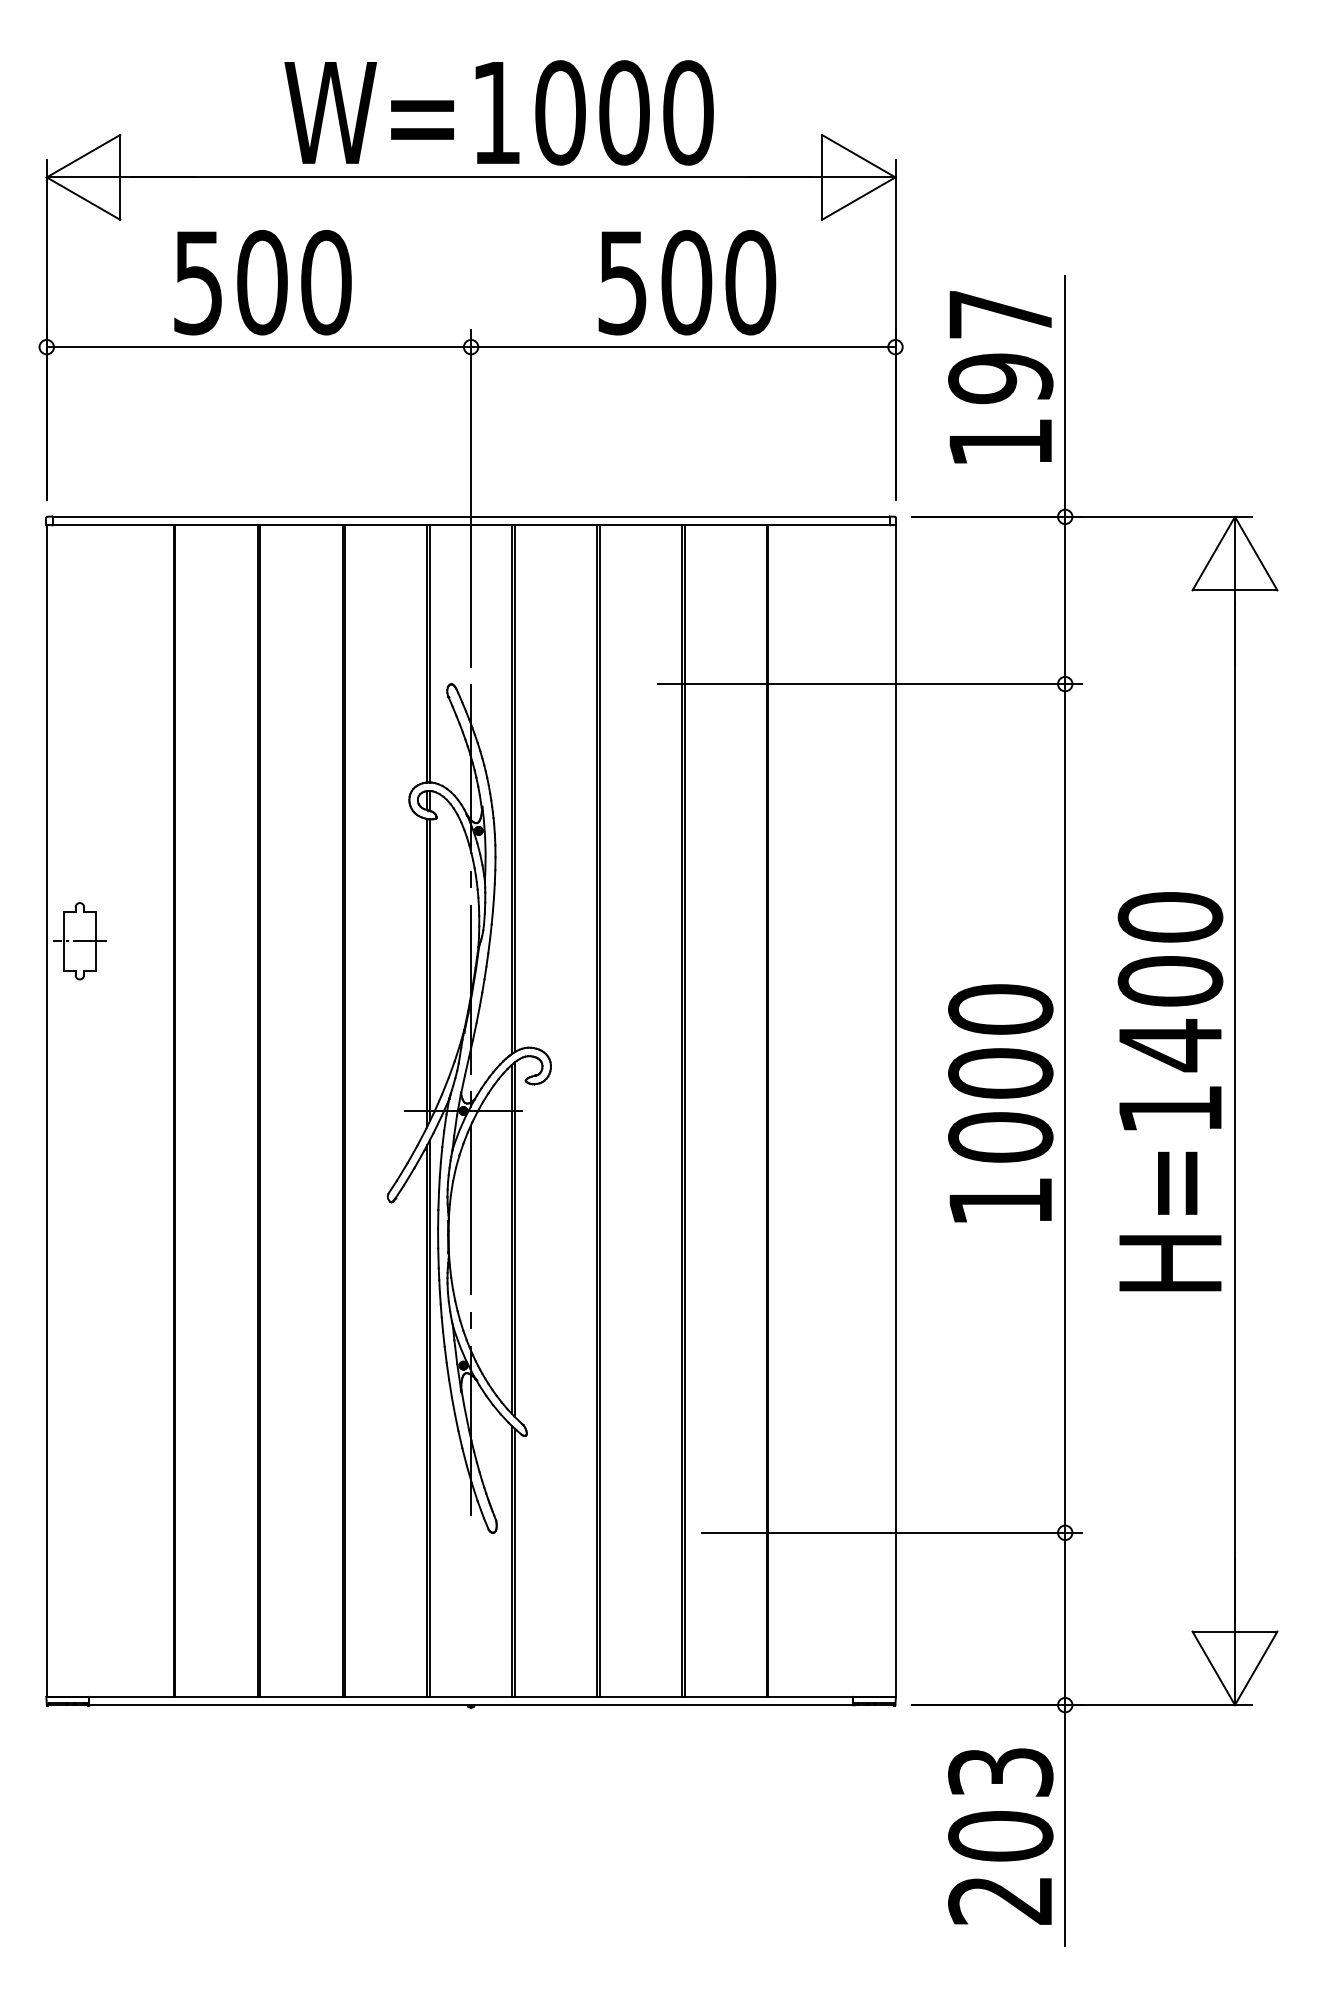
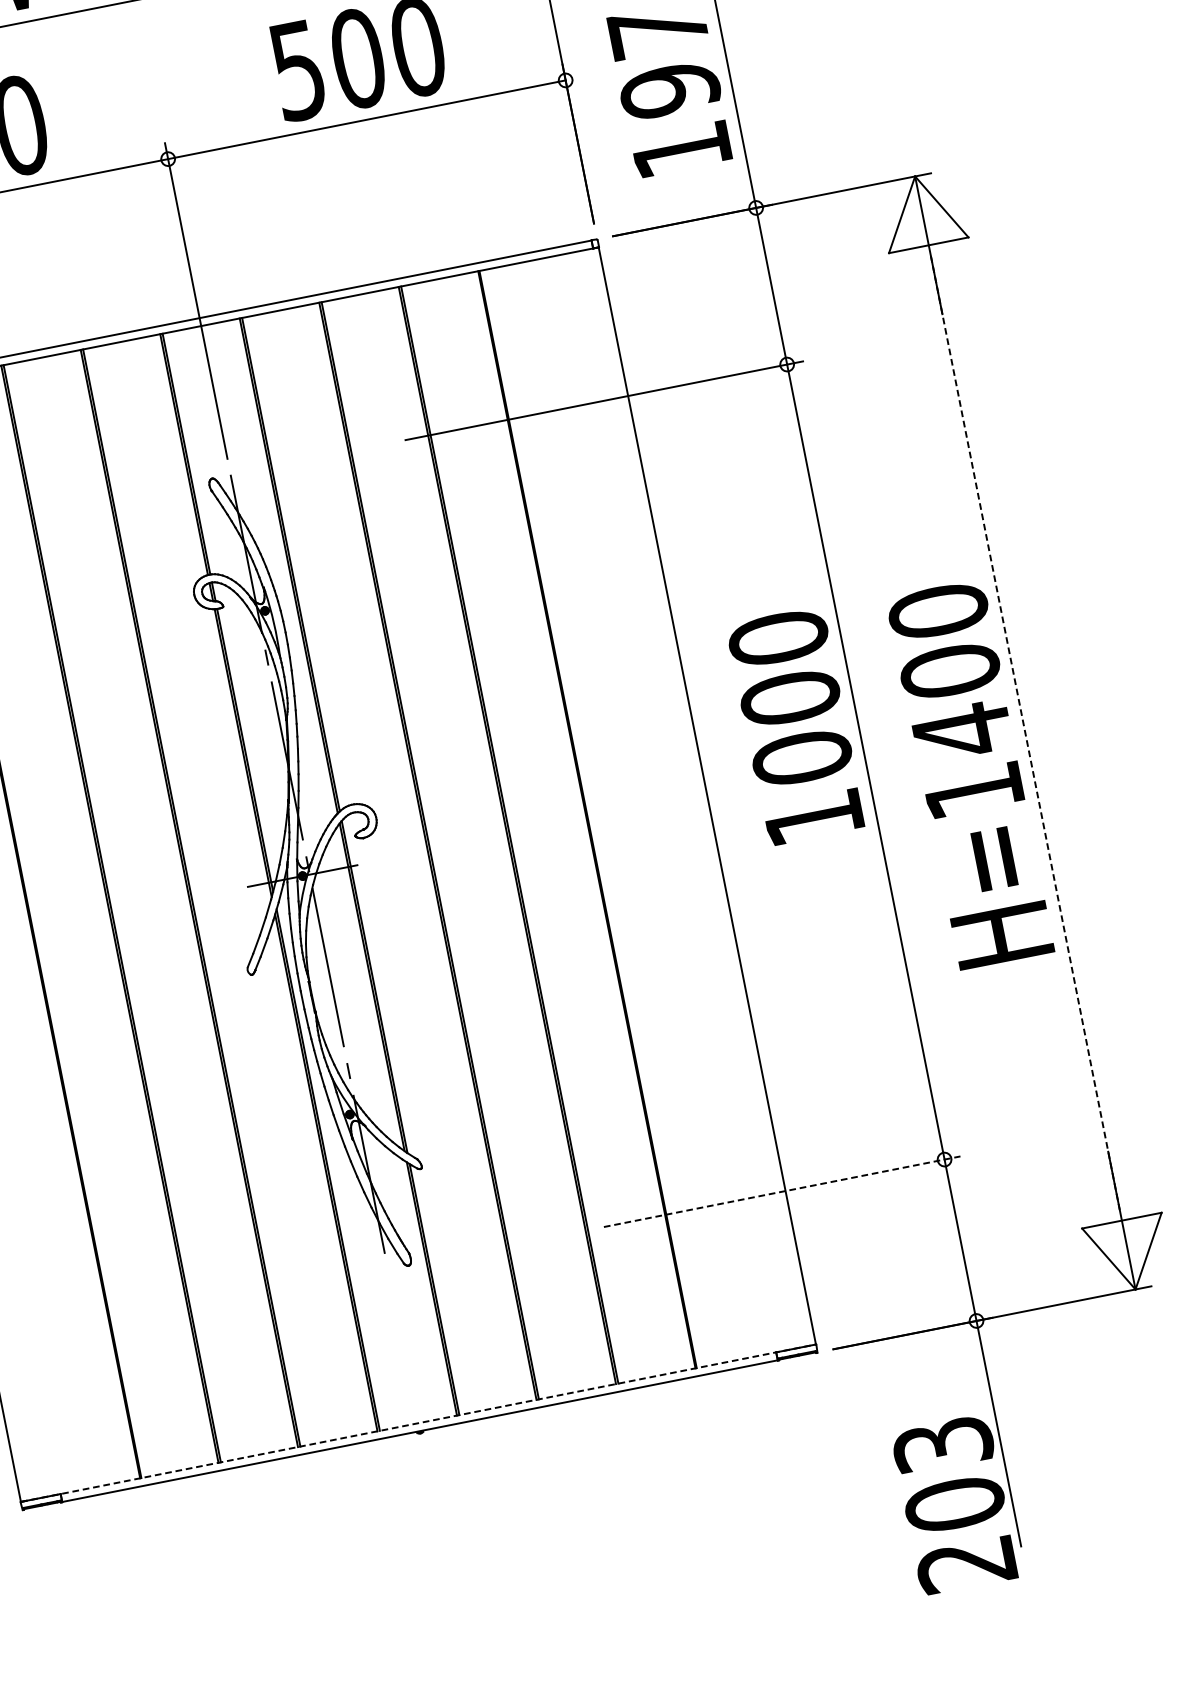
text: (1170, 1091) -> (970, 774), moved
text: (1000, 1103) -> (795, 726), moved
line: (1234, 1111) -> (1024, 733), solid -> dashed
line: (892, 1532) -> (782, 1191), solid -> dashed
line: (471, 1696) -> (418, 1423), solid -> dashed
text: (1000, 1836) -> (954, 1504), moved

